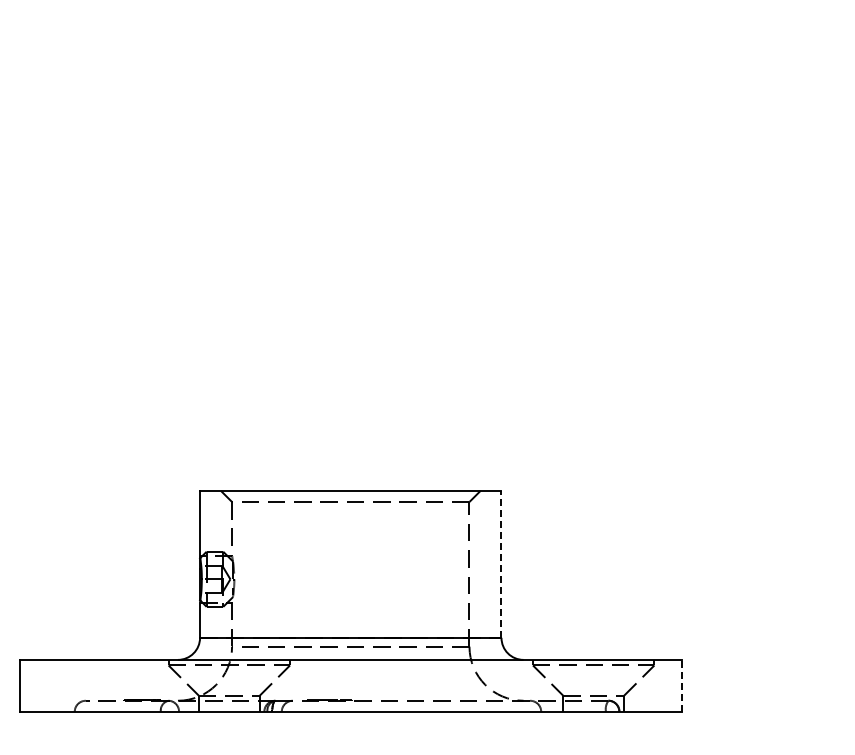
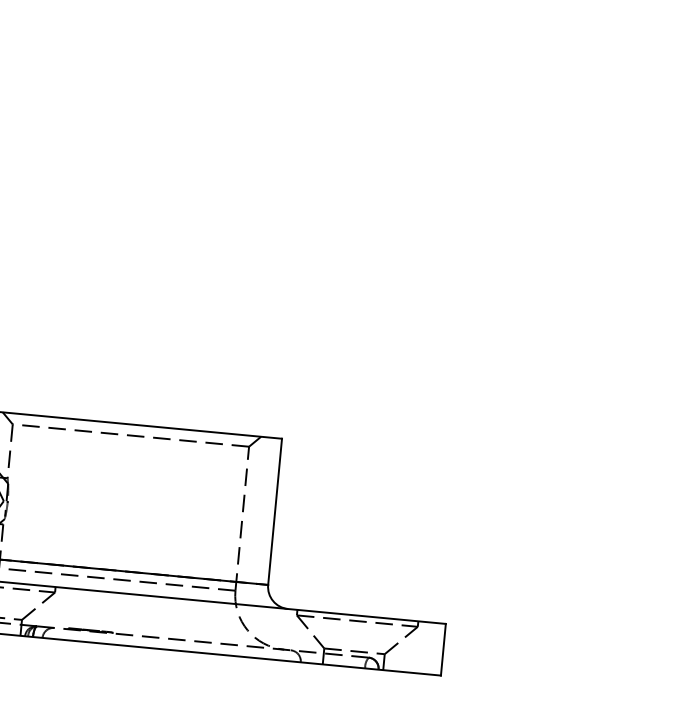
line: (501, 563) -> (275, 510), dashed -> solid
line: (682, 685) -> (443, 649), dashed -> solid

